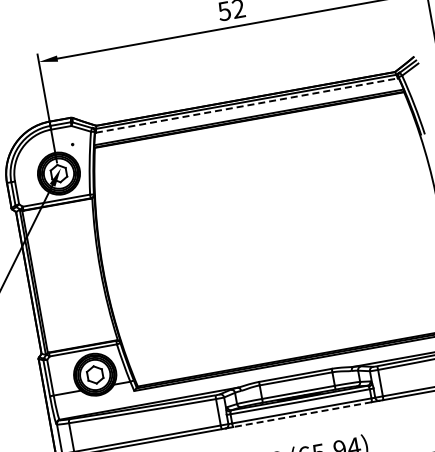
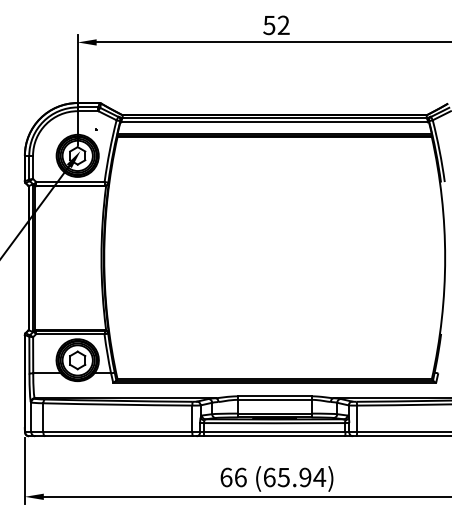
line: (247, 105) -> (275, 122), dashed -> solid
line: (302, 414) -> (274, 436), dashed -> solid

